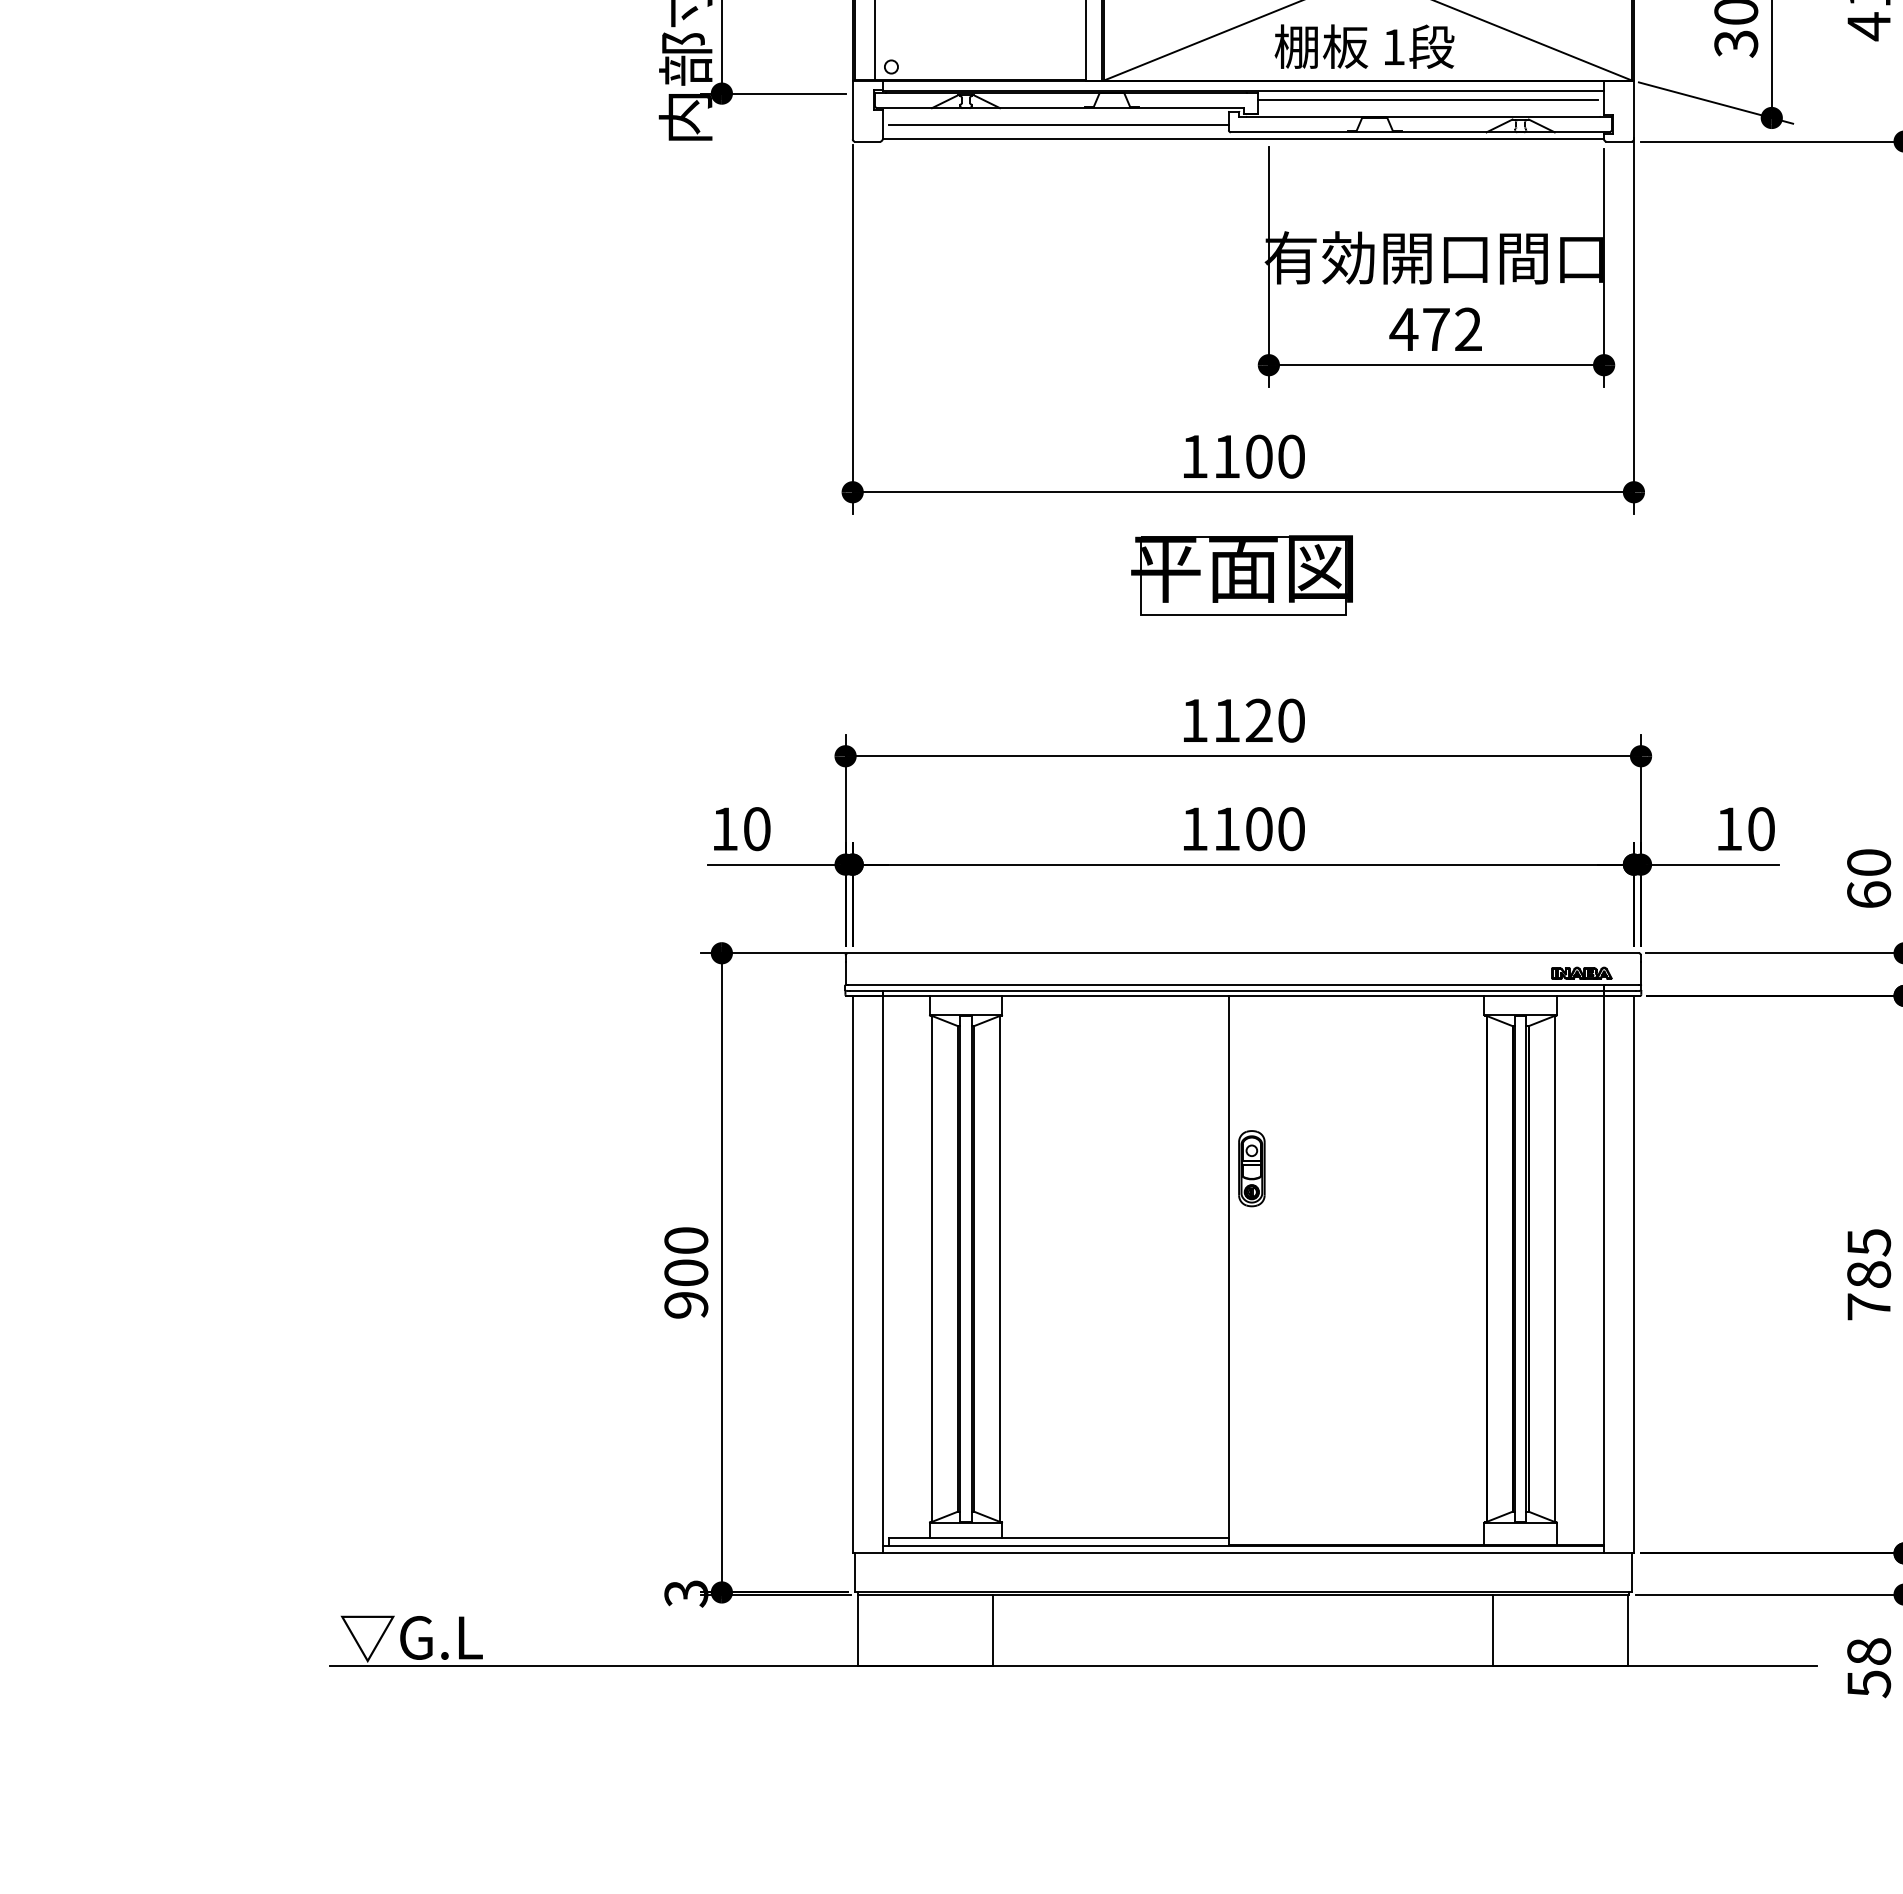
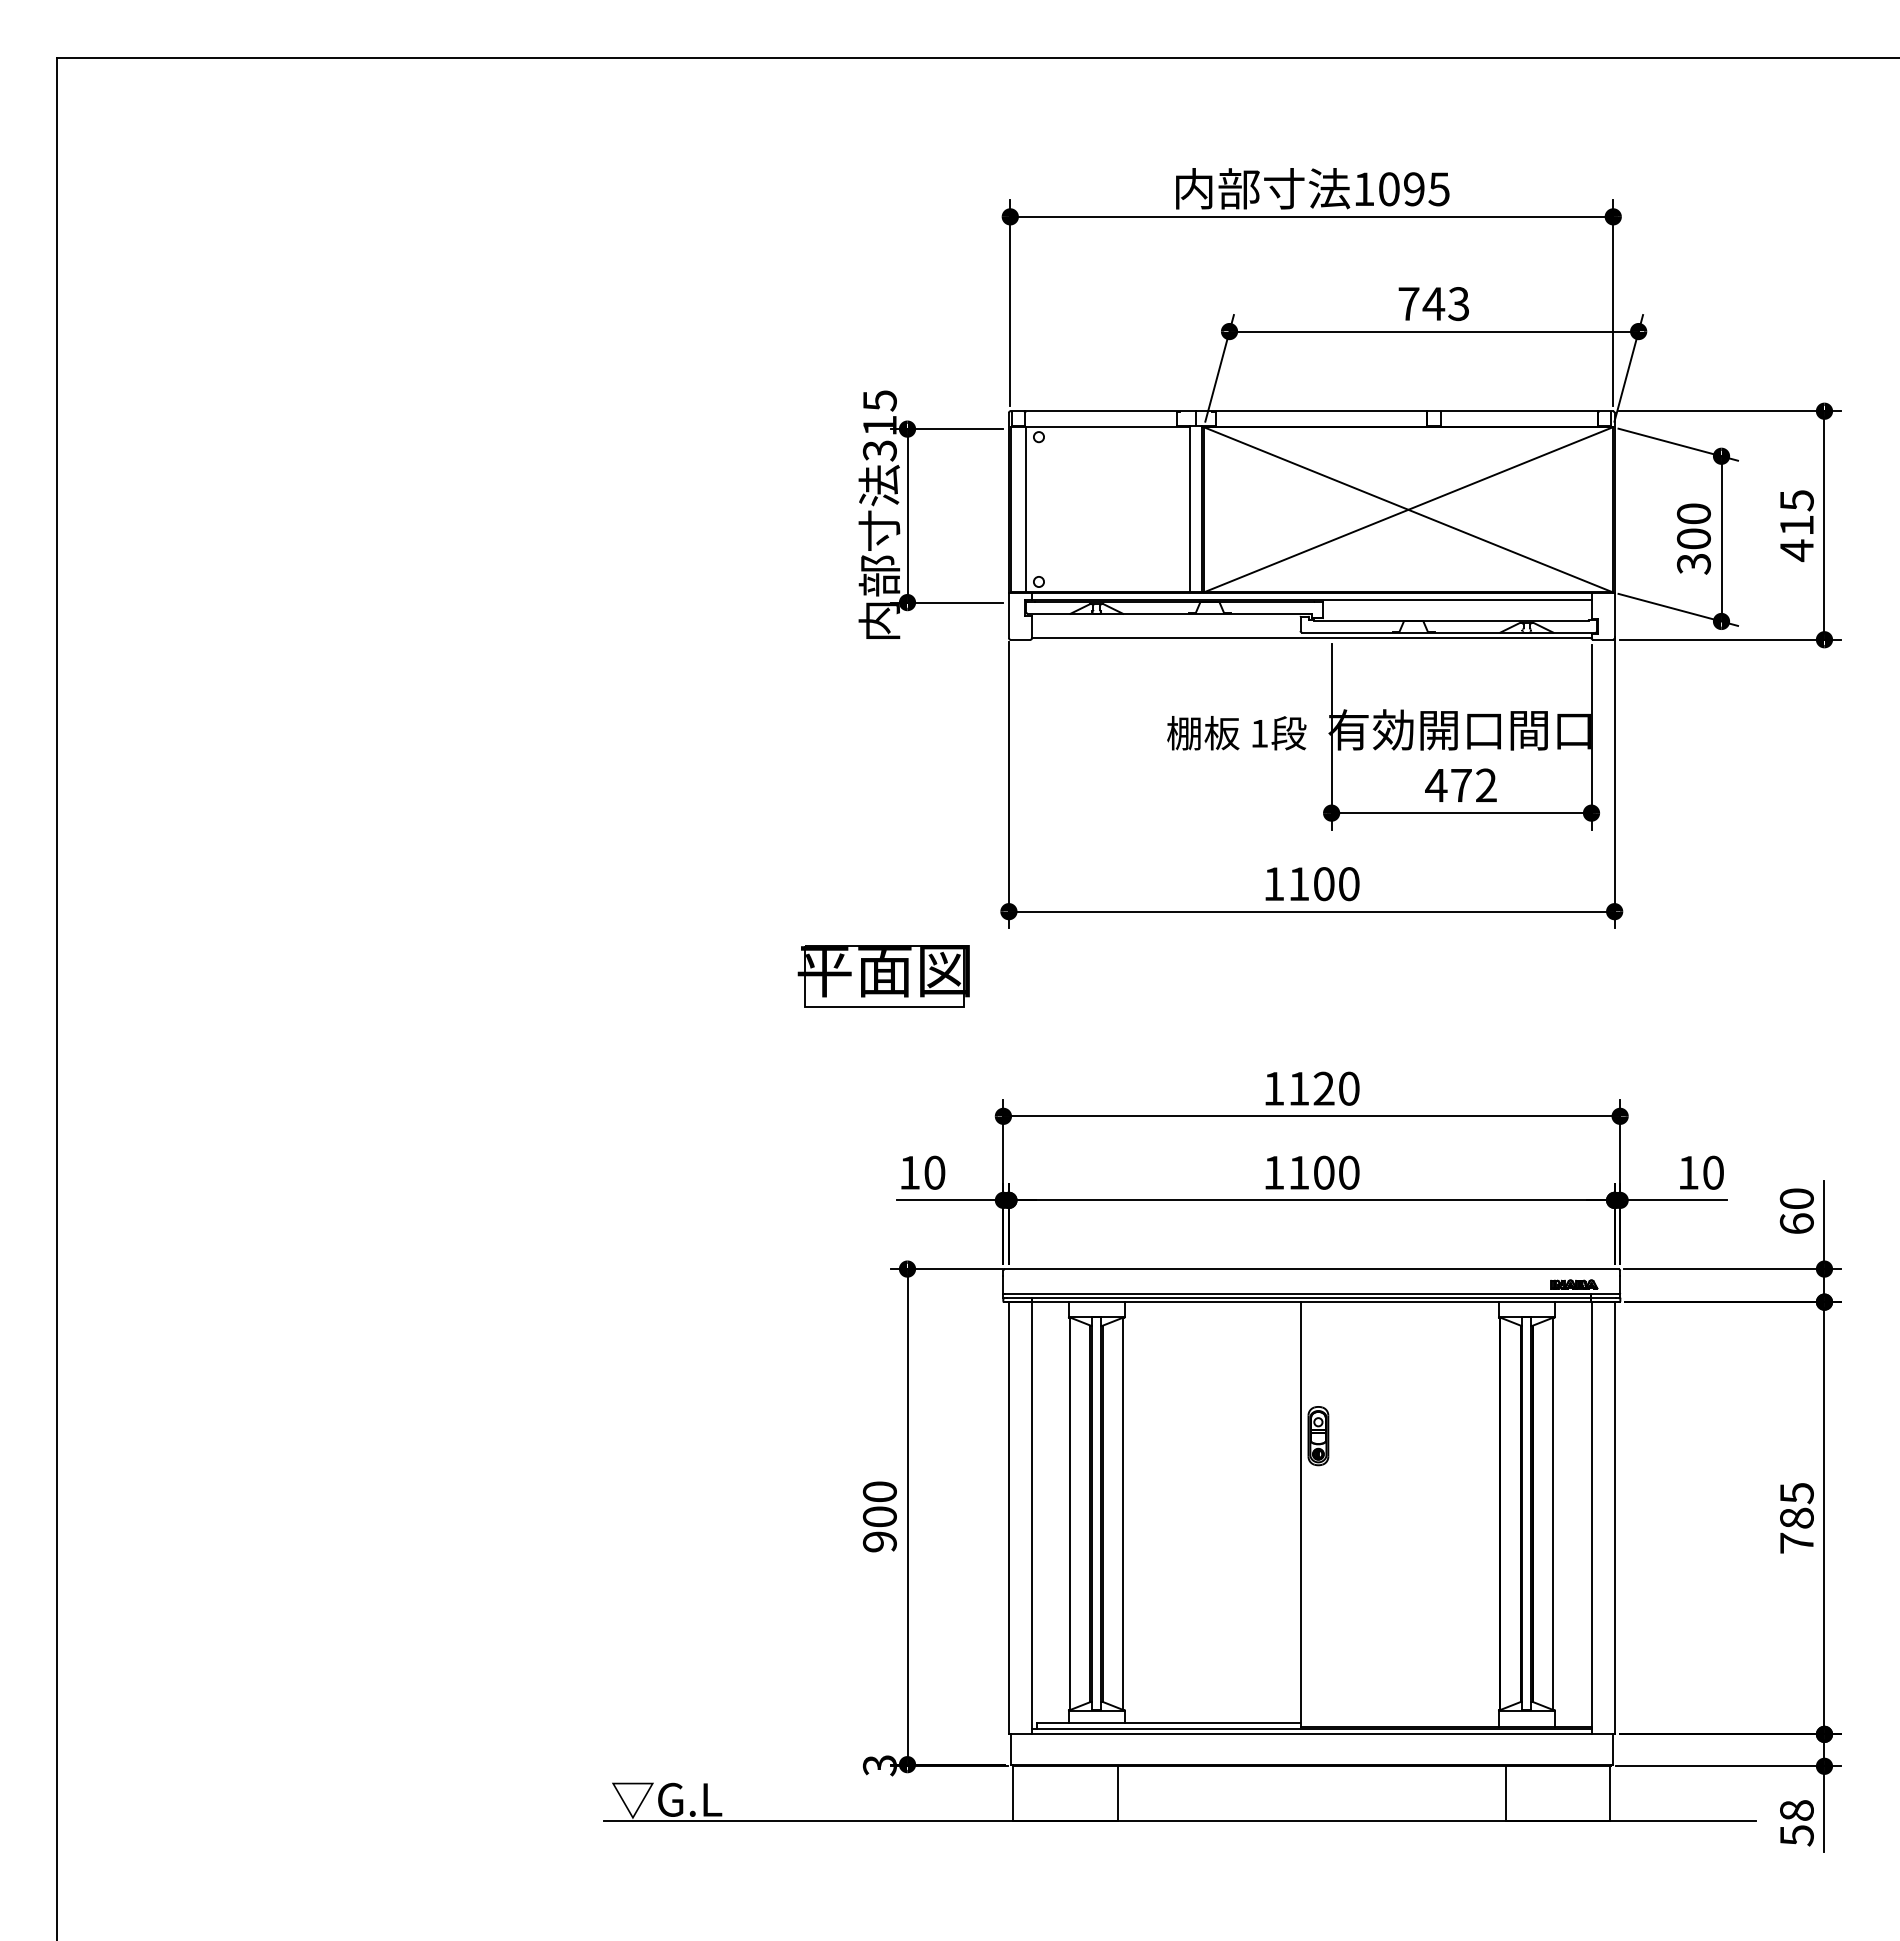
text: (1364, 47) -> (1236, 733), moved
line: (1427, 99) -> (1454, 607), removed
line: (1058, 124) -> (1168, 626), removed
part: (1241, 575) -> (883, 976), moved

